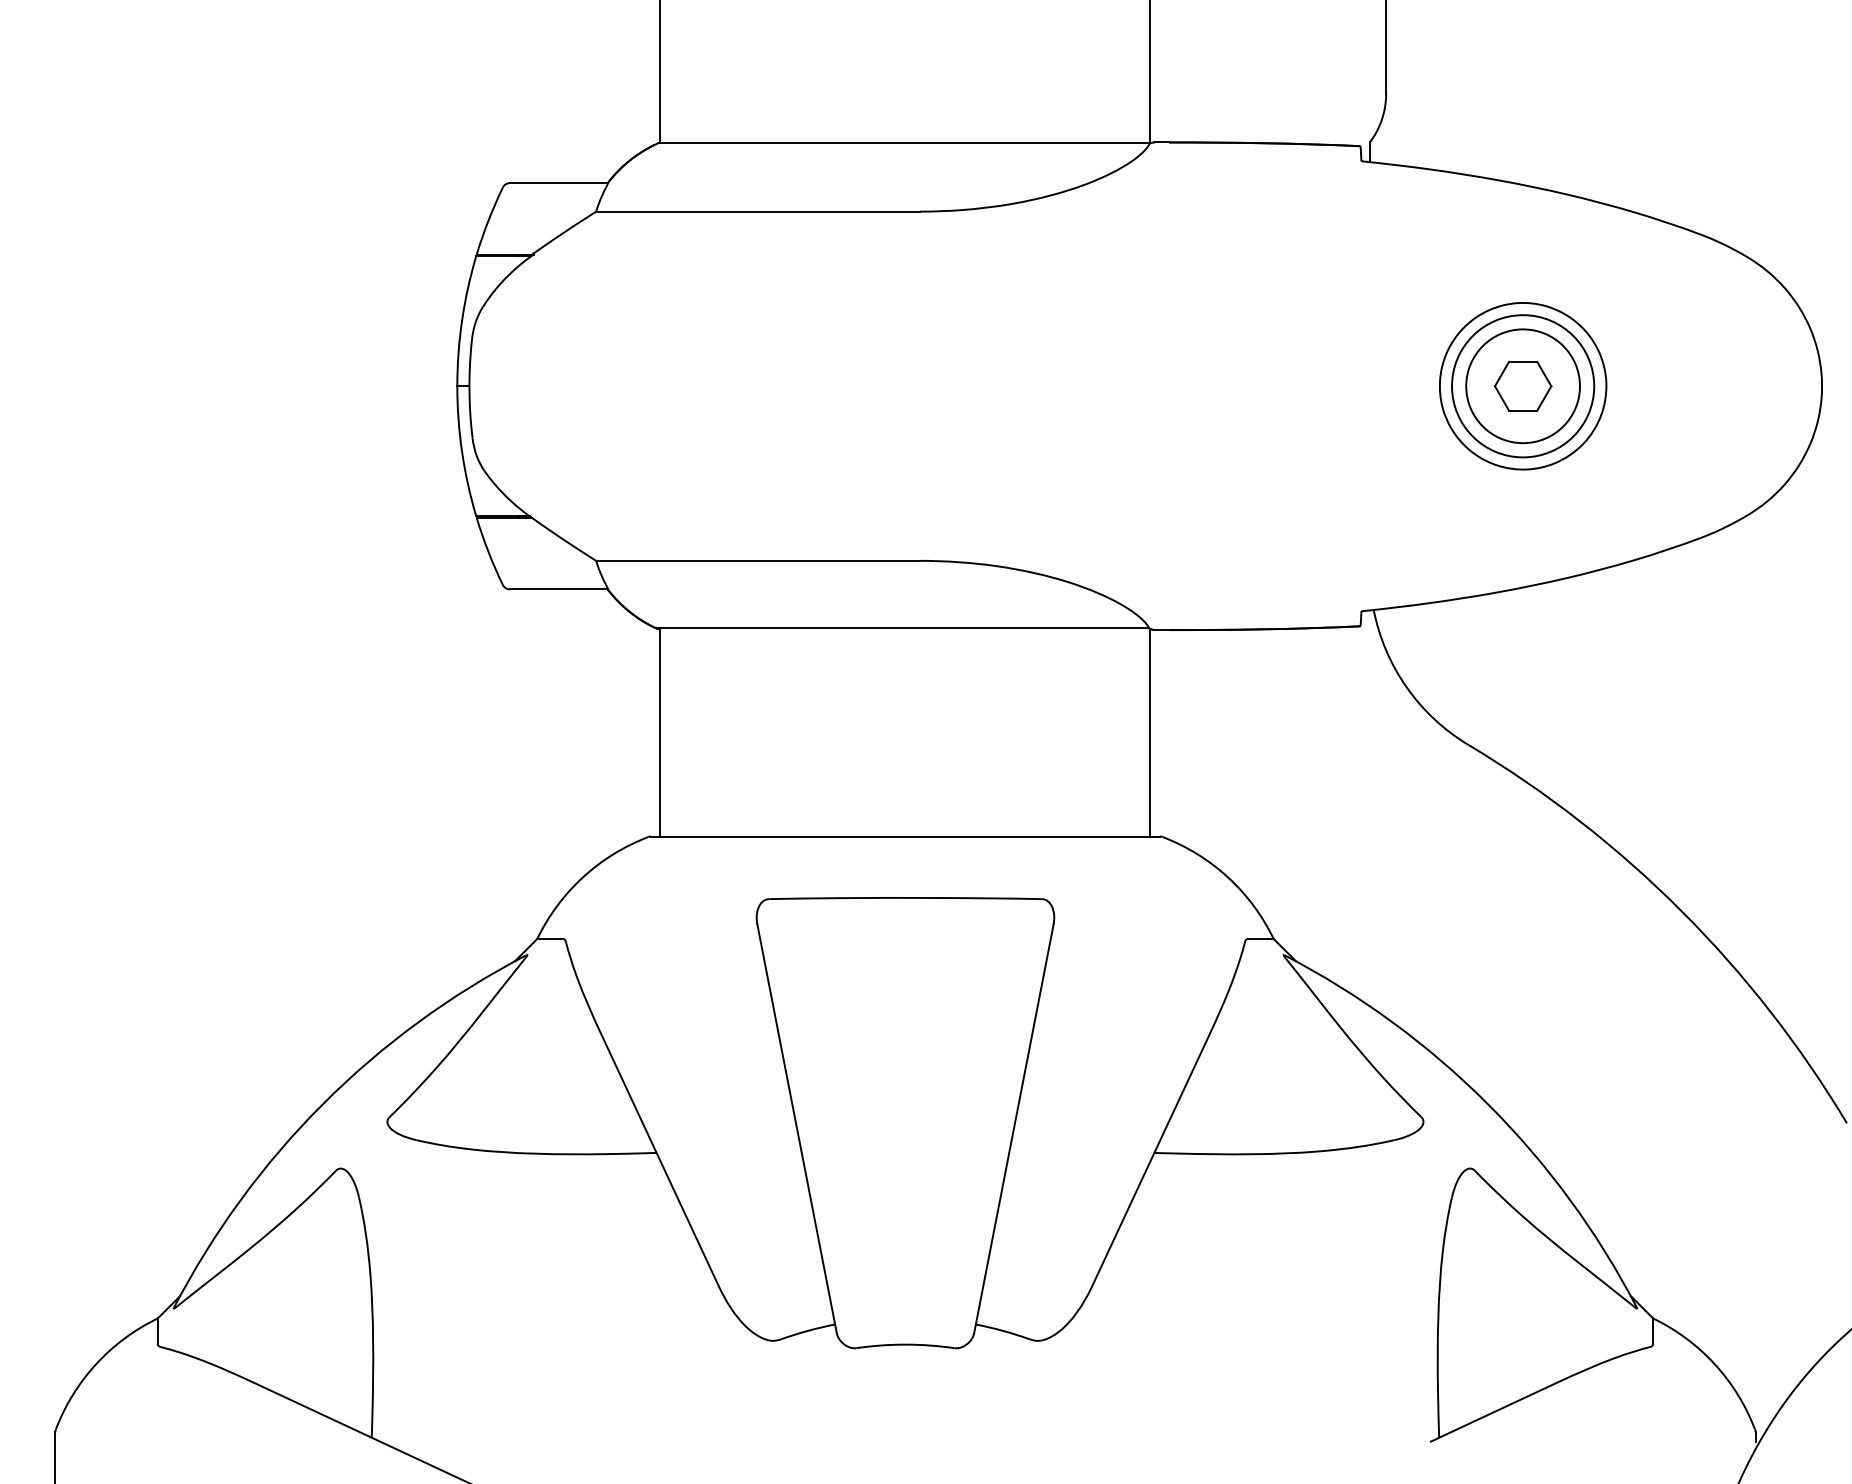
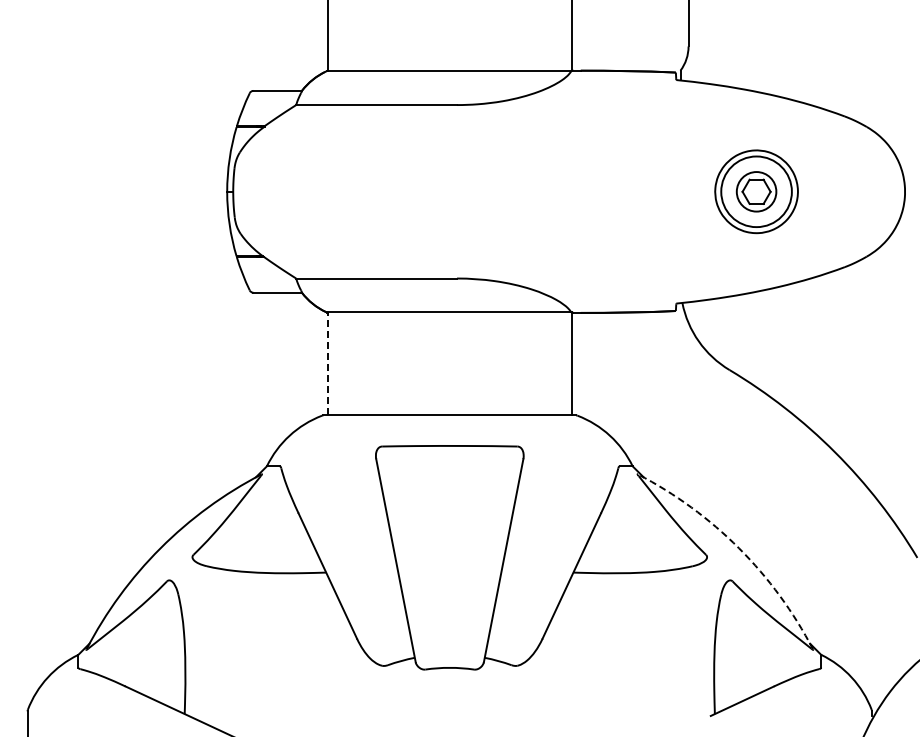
circle: (1522, 385) -> (756, 191), size x0.7
line: (661, 731) -> (328, 363), solid -> dashed
arc: (1488, 1104) -> (739, 548), solid -> dashed

